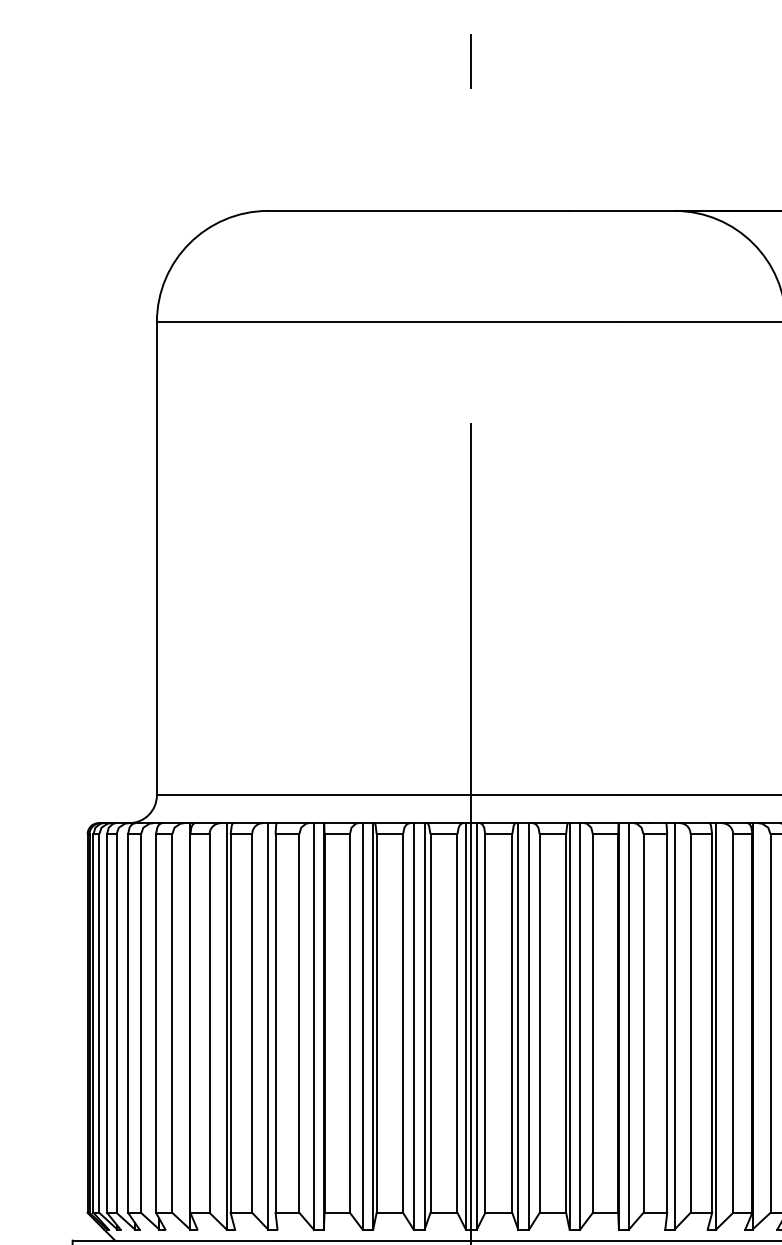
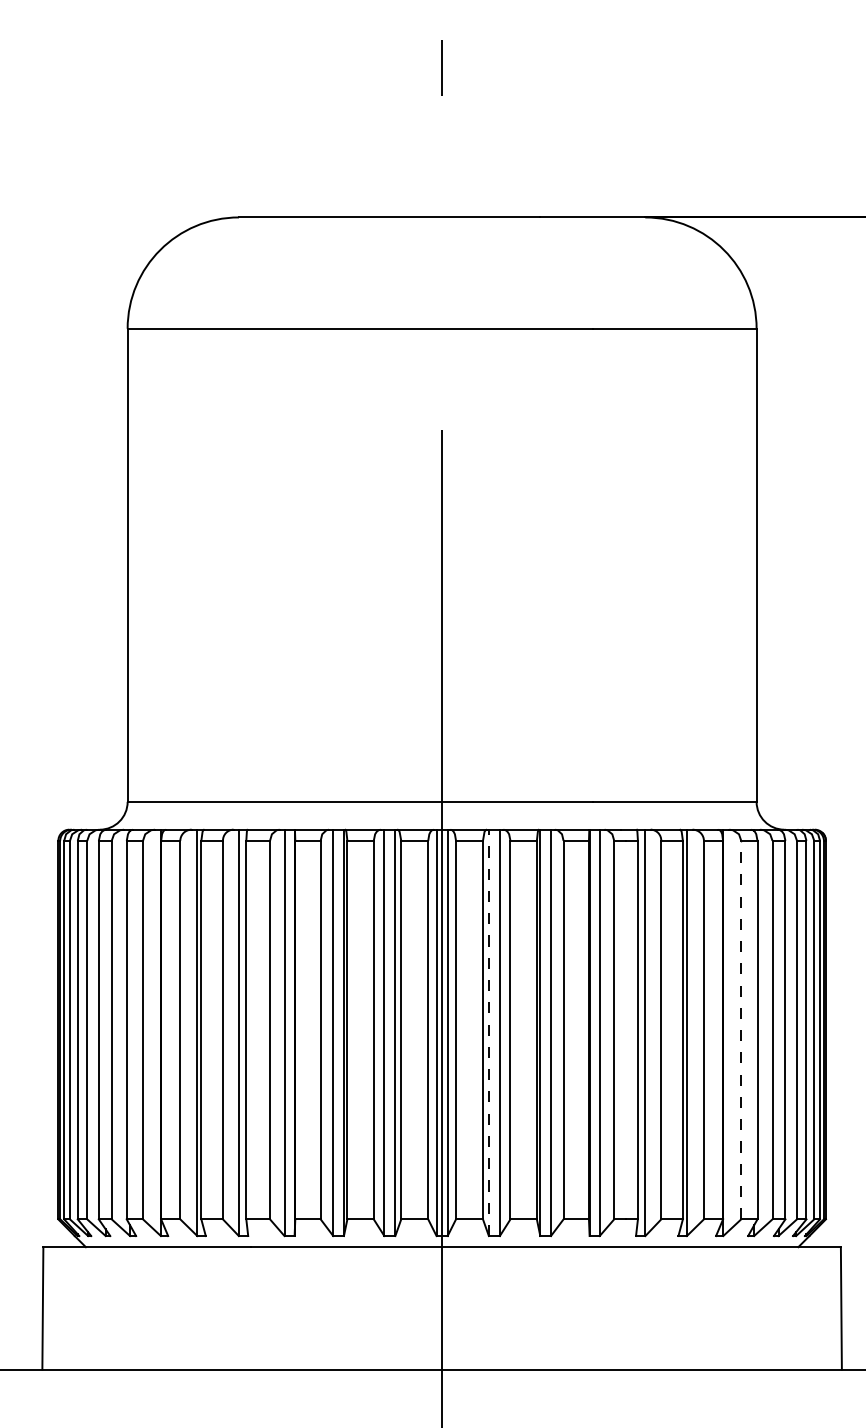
line: (770, 1022) -> (741, 1029), solid -> dashed
line: (517, 1025) -> (488, 1032), solid -> dashed

